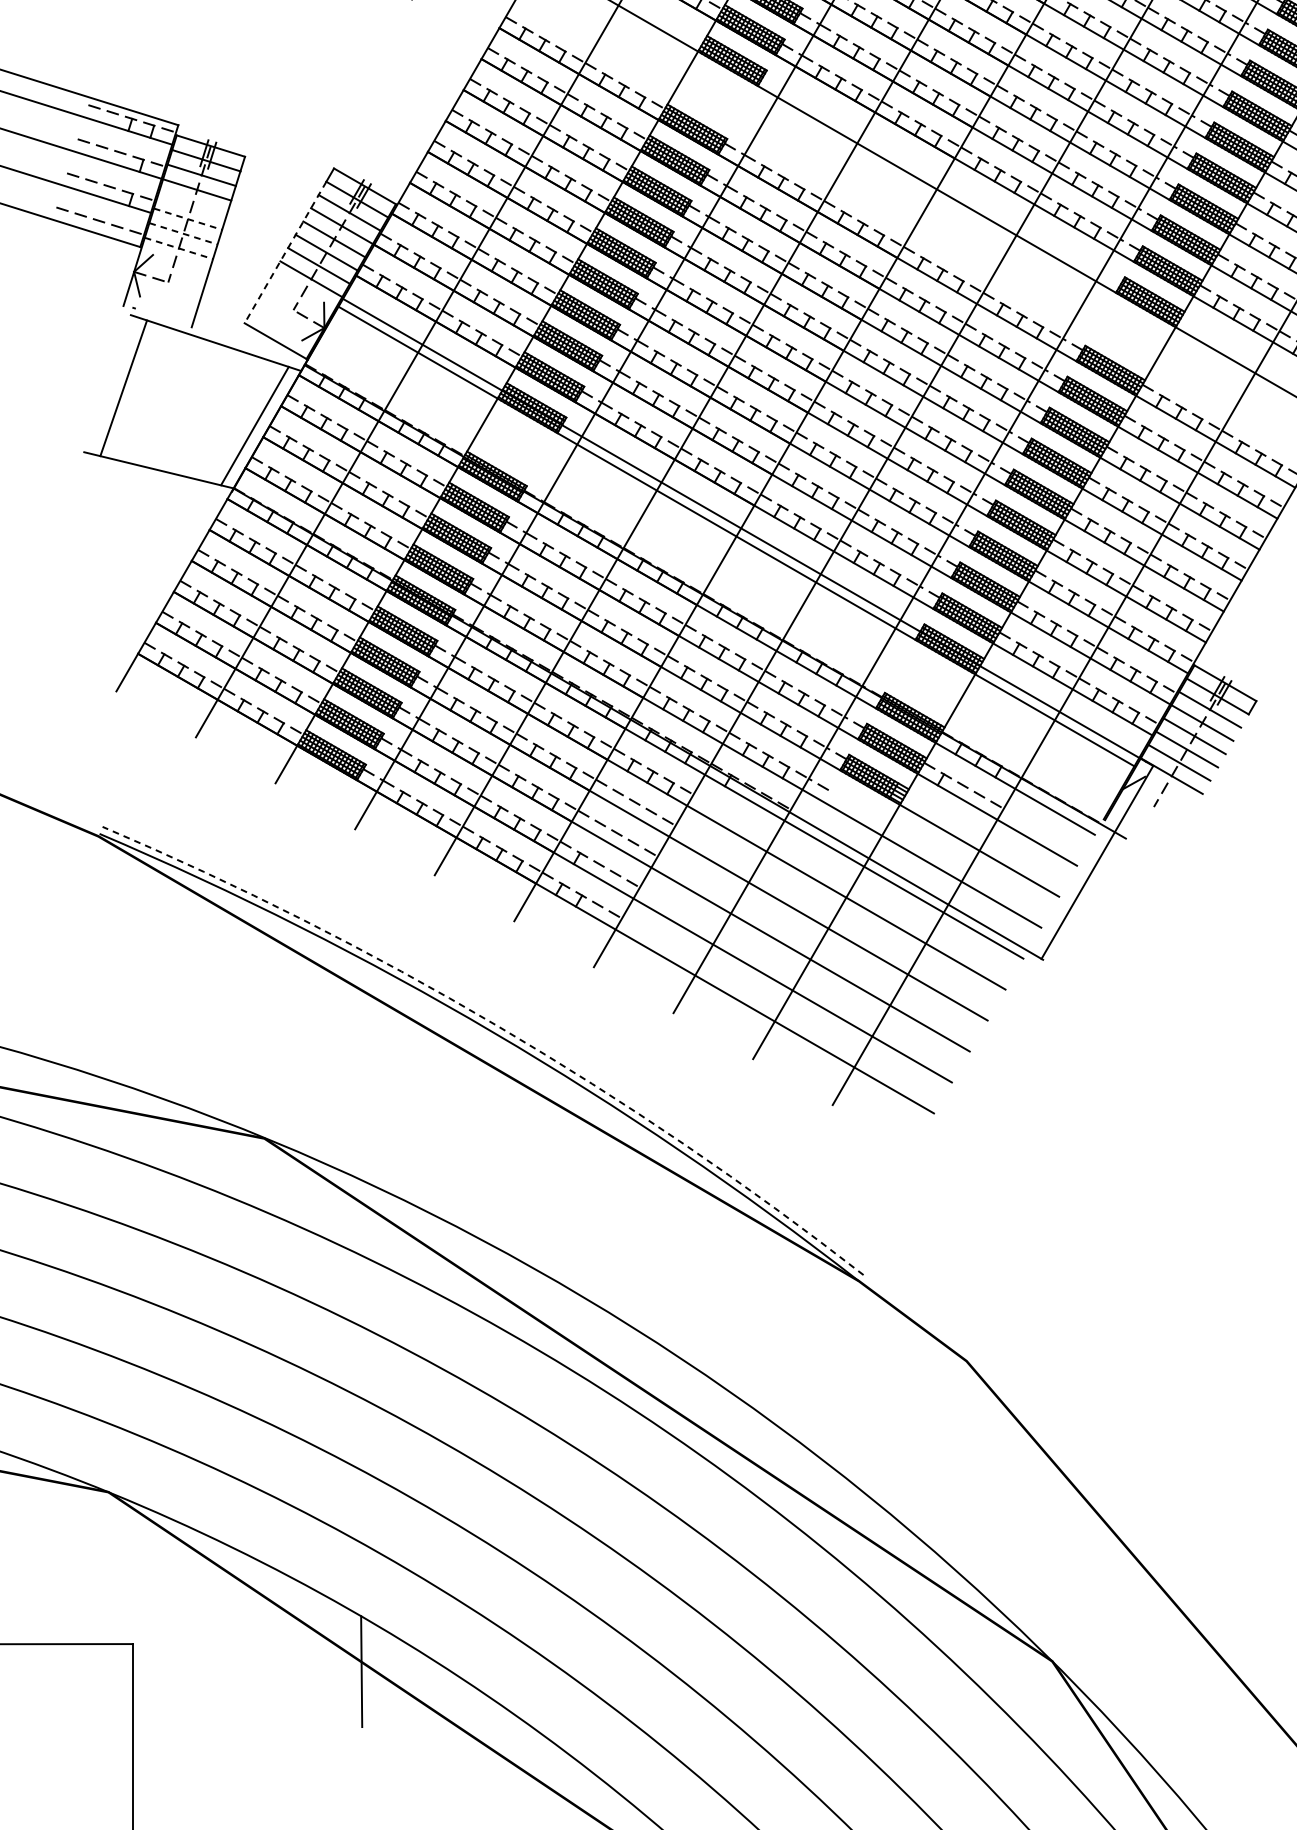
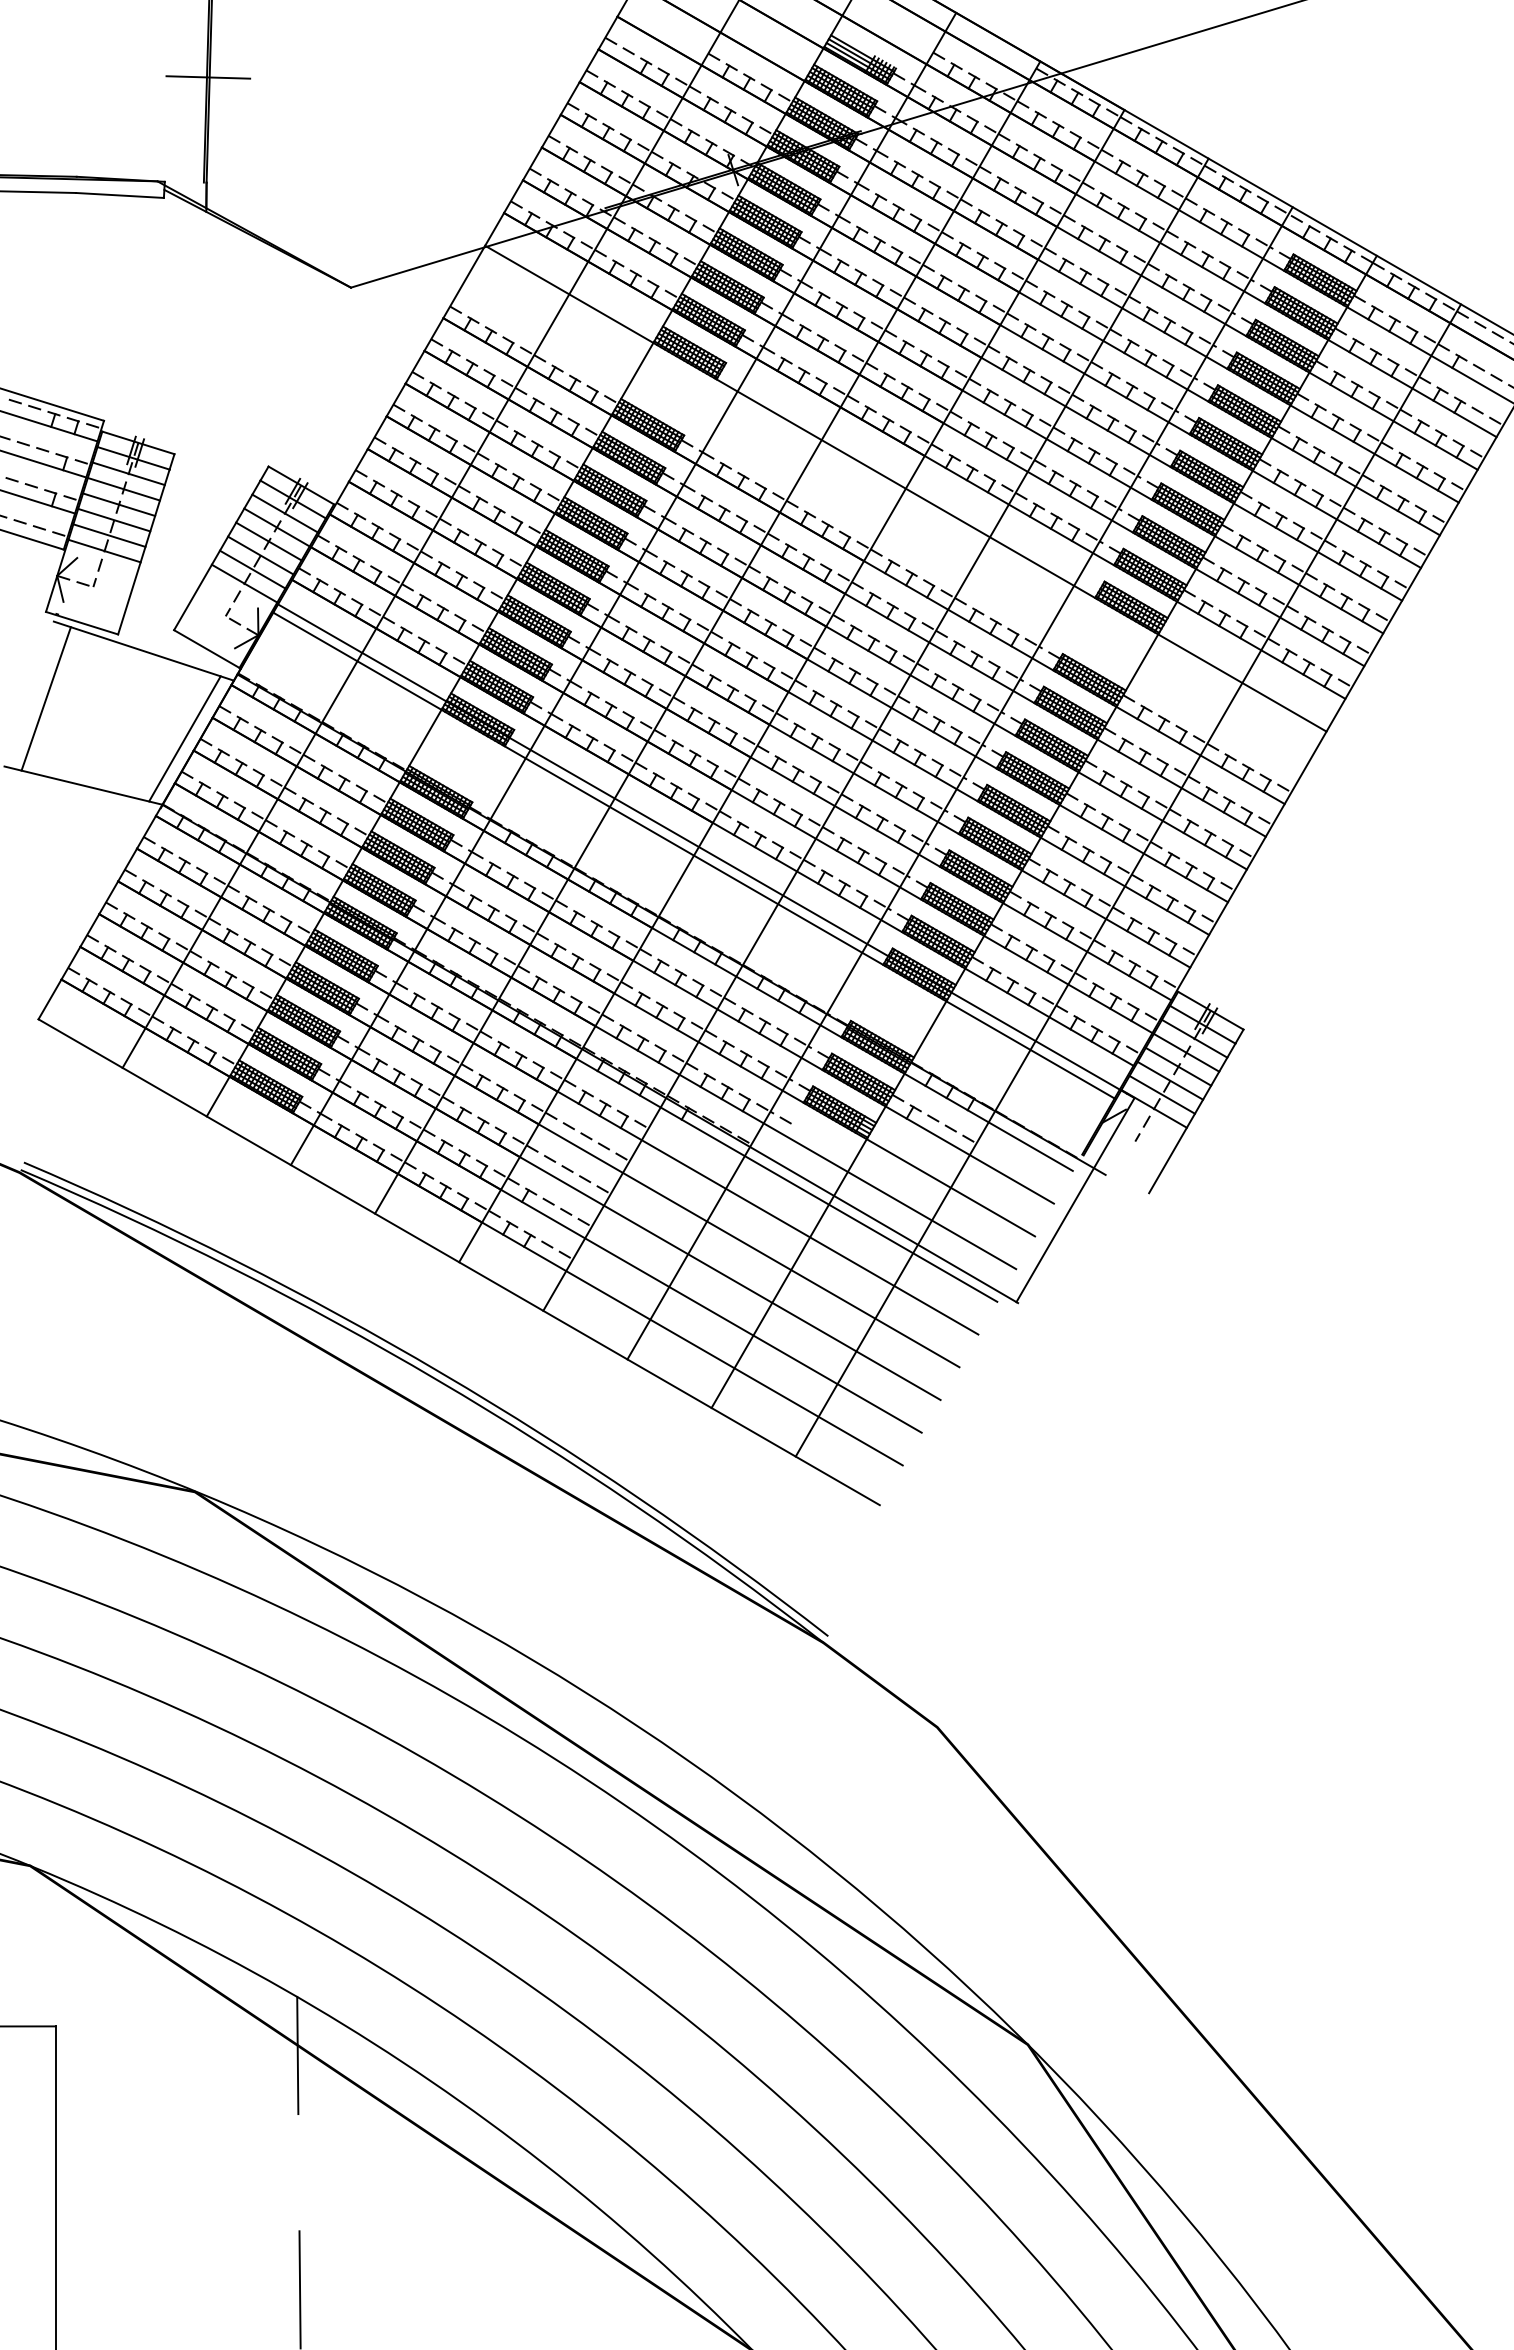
line: (193, 204) -> (119, 504), added
line: (188, 219) -> (114, 520), dashed -> solid
line: (183, 233) -> (109, 535), dashed -> solid
line: (178, 248) -> (104, 551), dashed -> solid
line: (285, 252) -> (217, 555), dashed -> solid
line: (158, 316) -> (82, 622), added
line: (1208, 785) -> (1192, 1118), added
line: (513, 921) -> (458, 1262), added
arc: (497, 1026) -> (441, 1373), dashed -> solid

